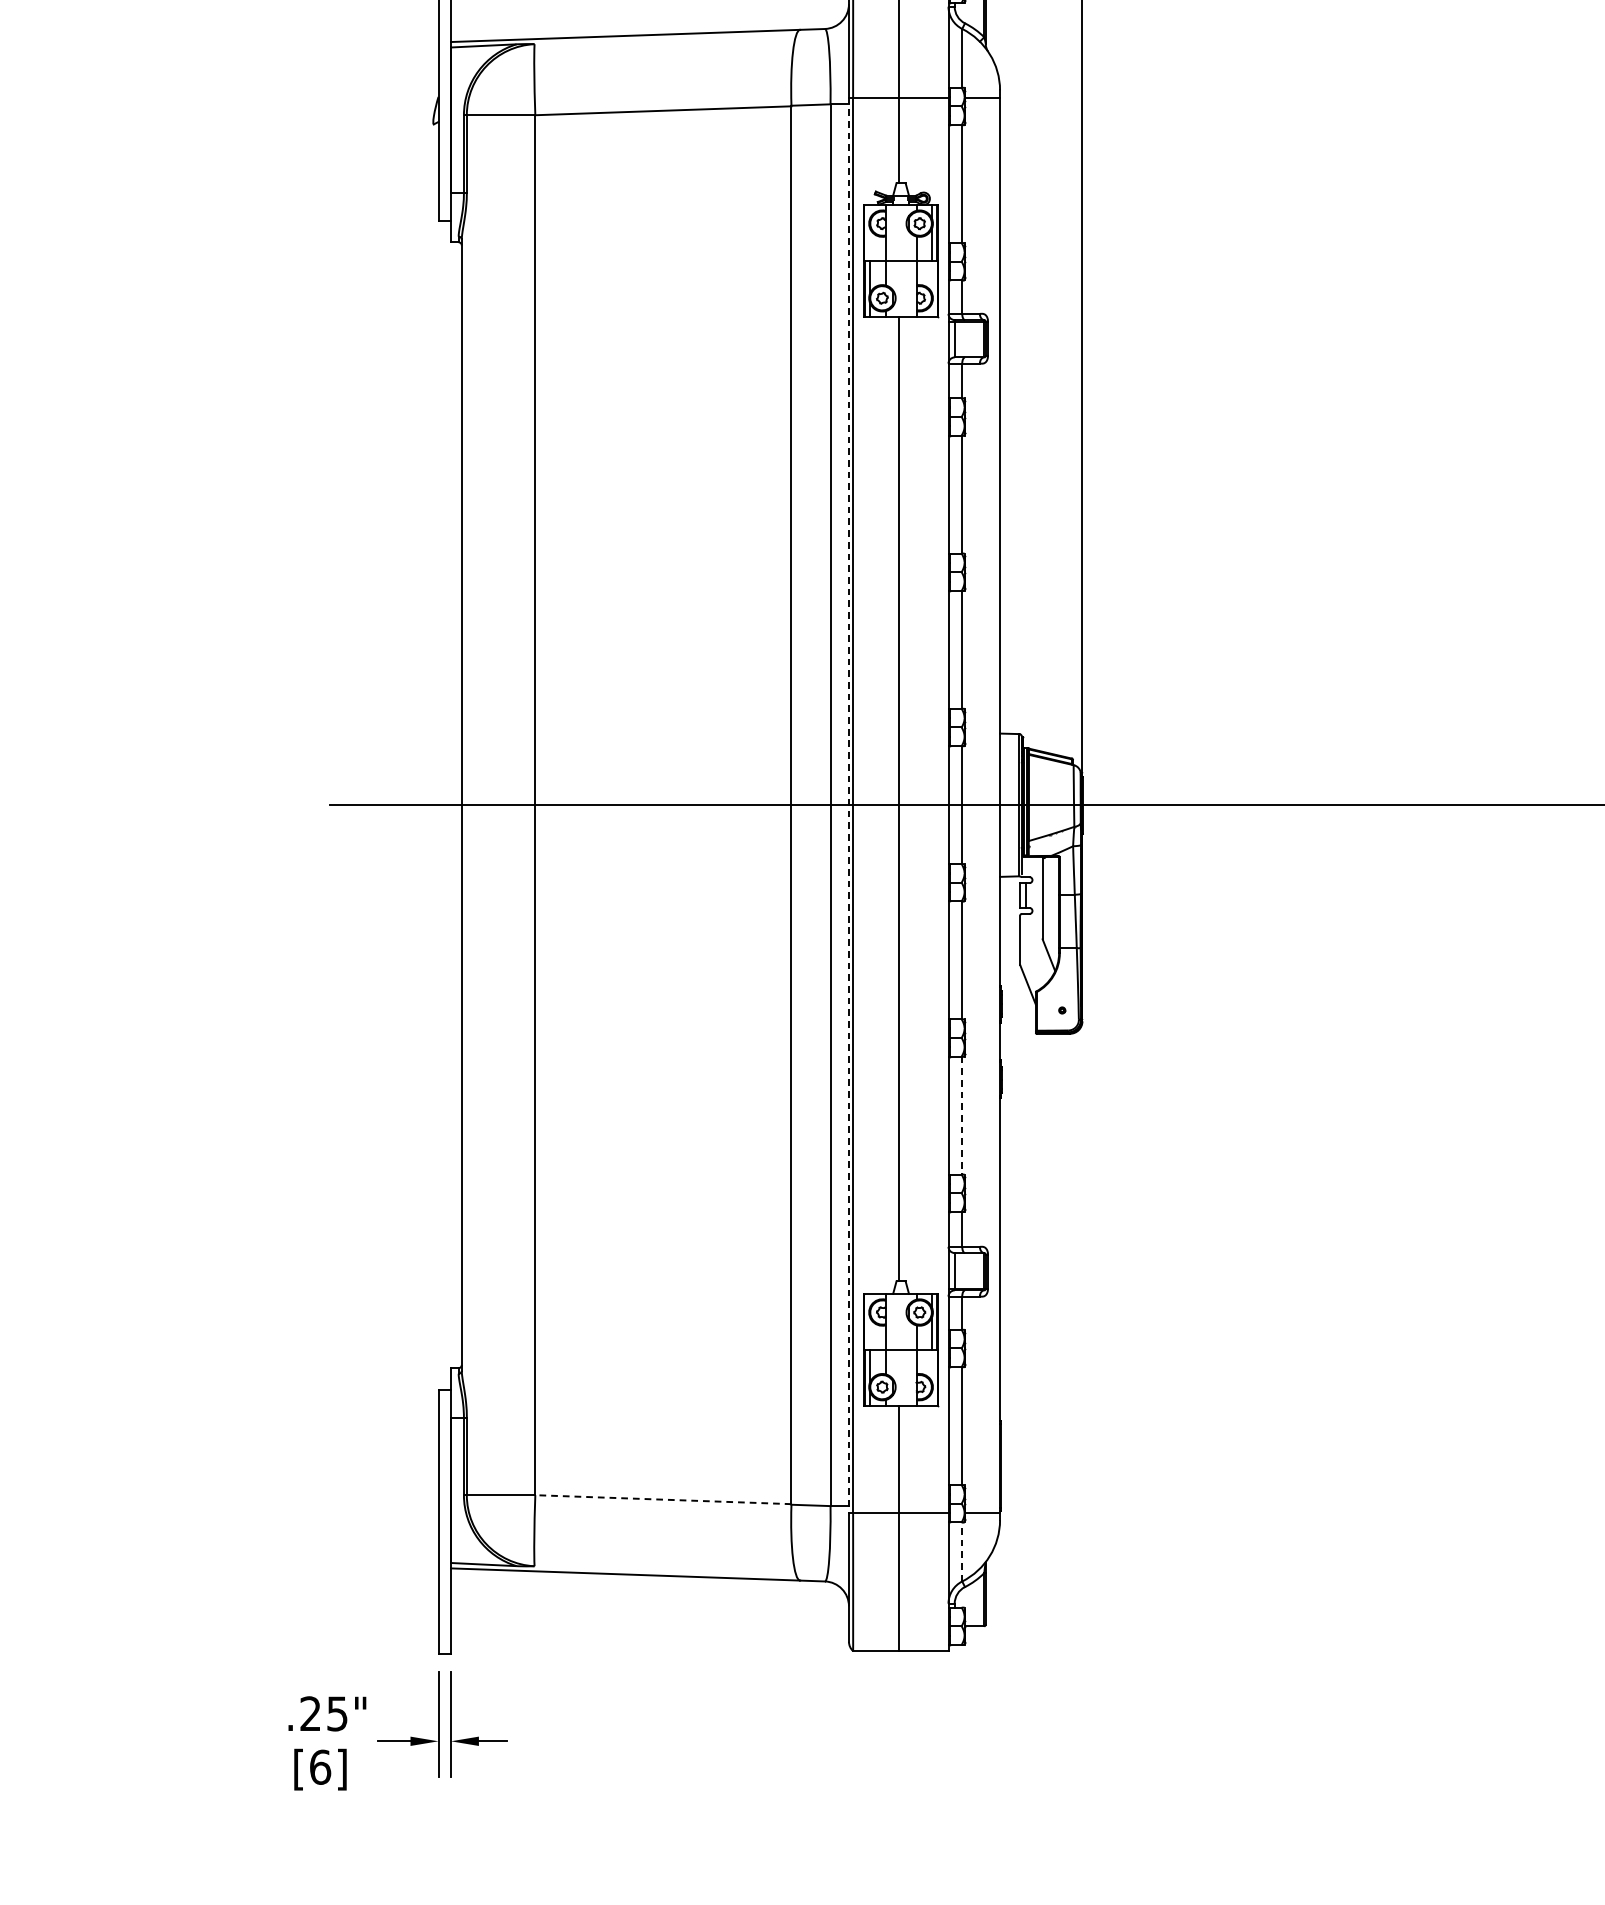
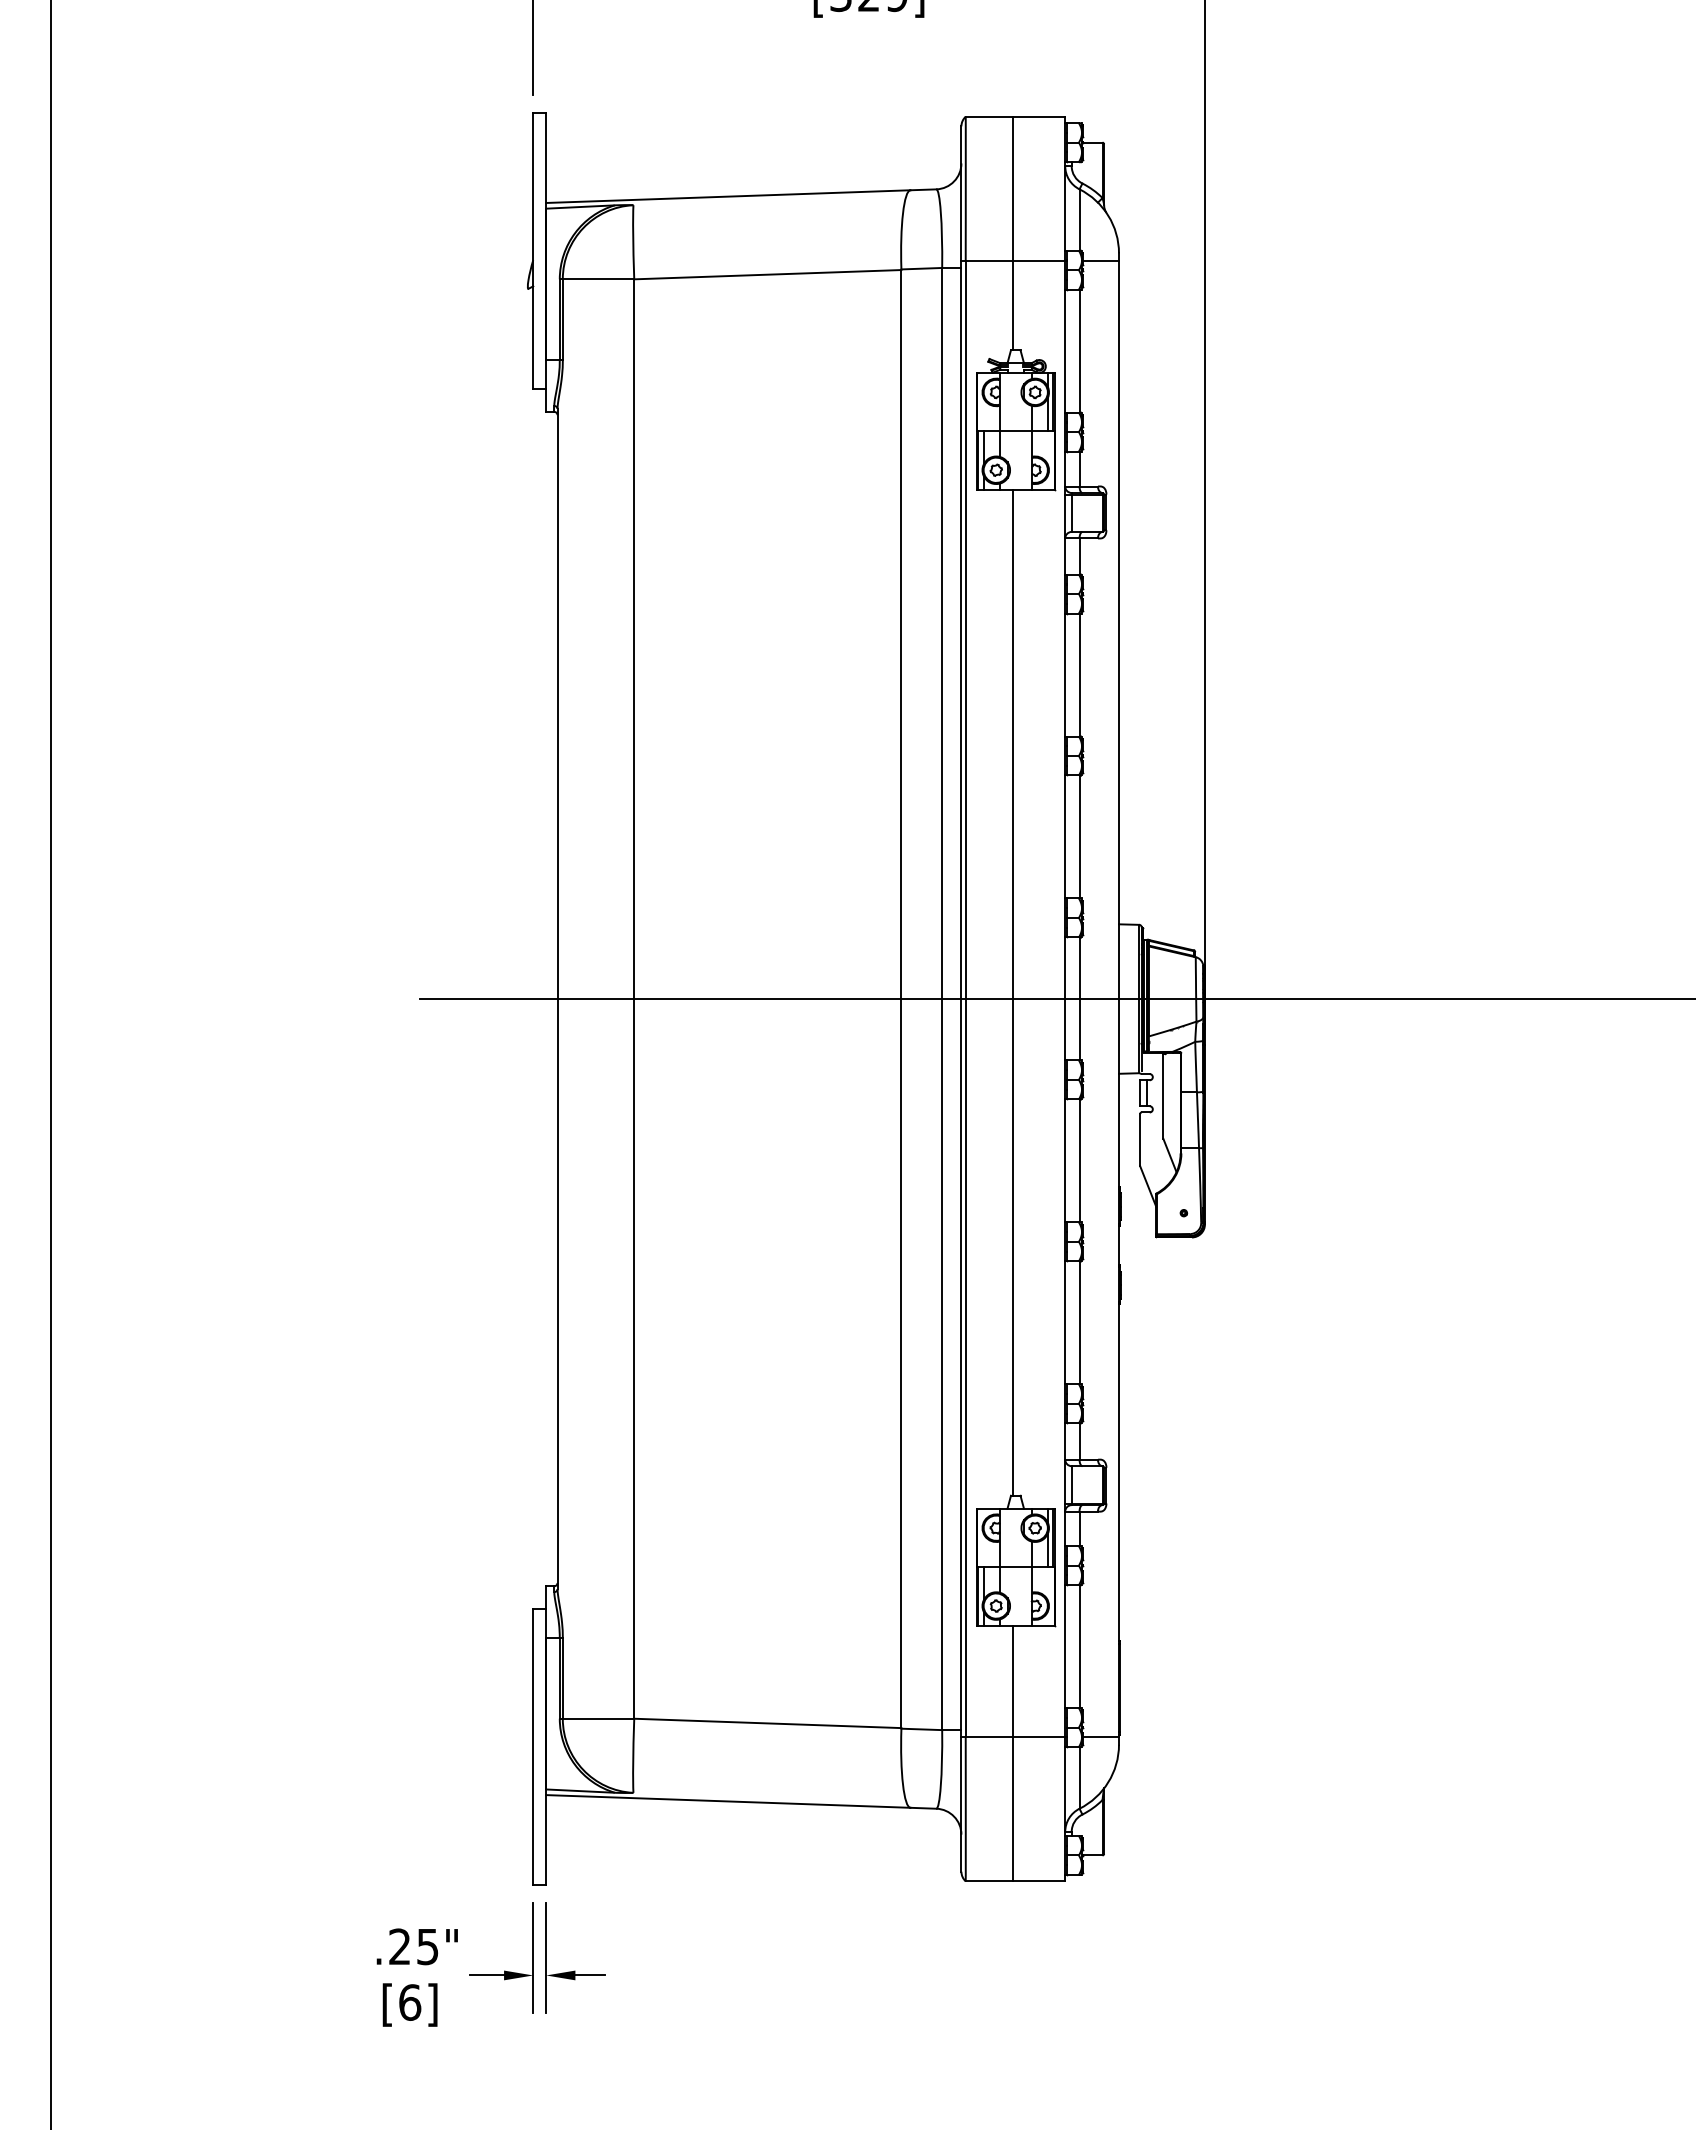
line: (849, 805) -> (961, 999), dashed -> solid
line: (962, 1115) -> (1079, 1322), dashed -> solid
line: (663, 1499) -> (767, 1723), dashed -> solid
line: (962, 1551) -> (1079, 1777), dashed -> solid

